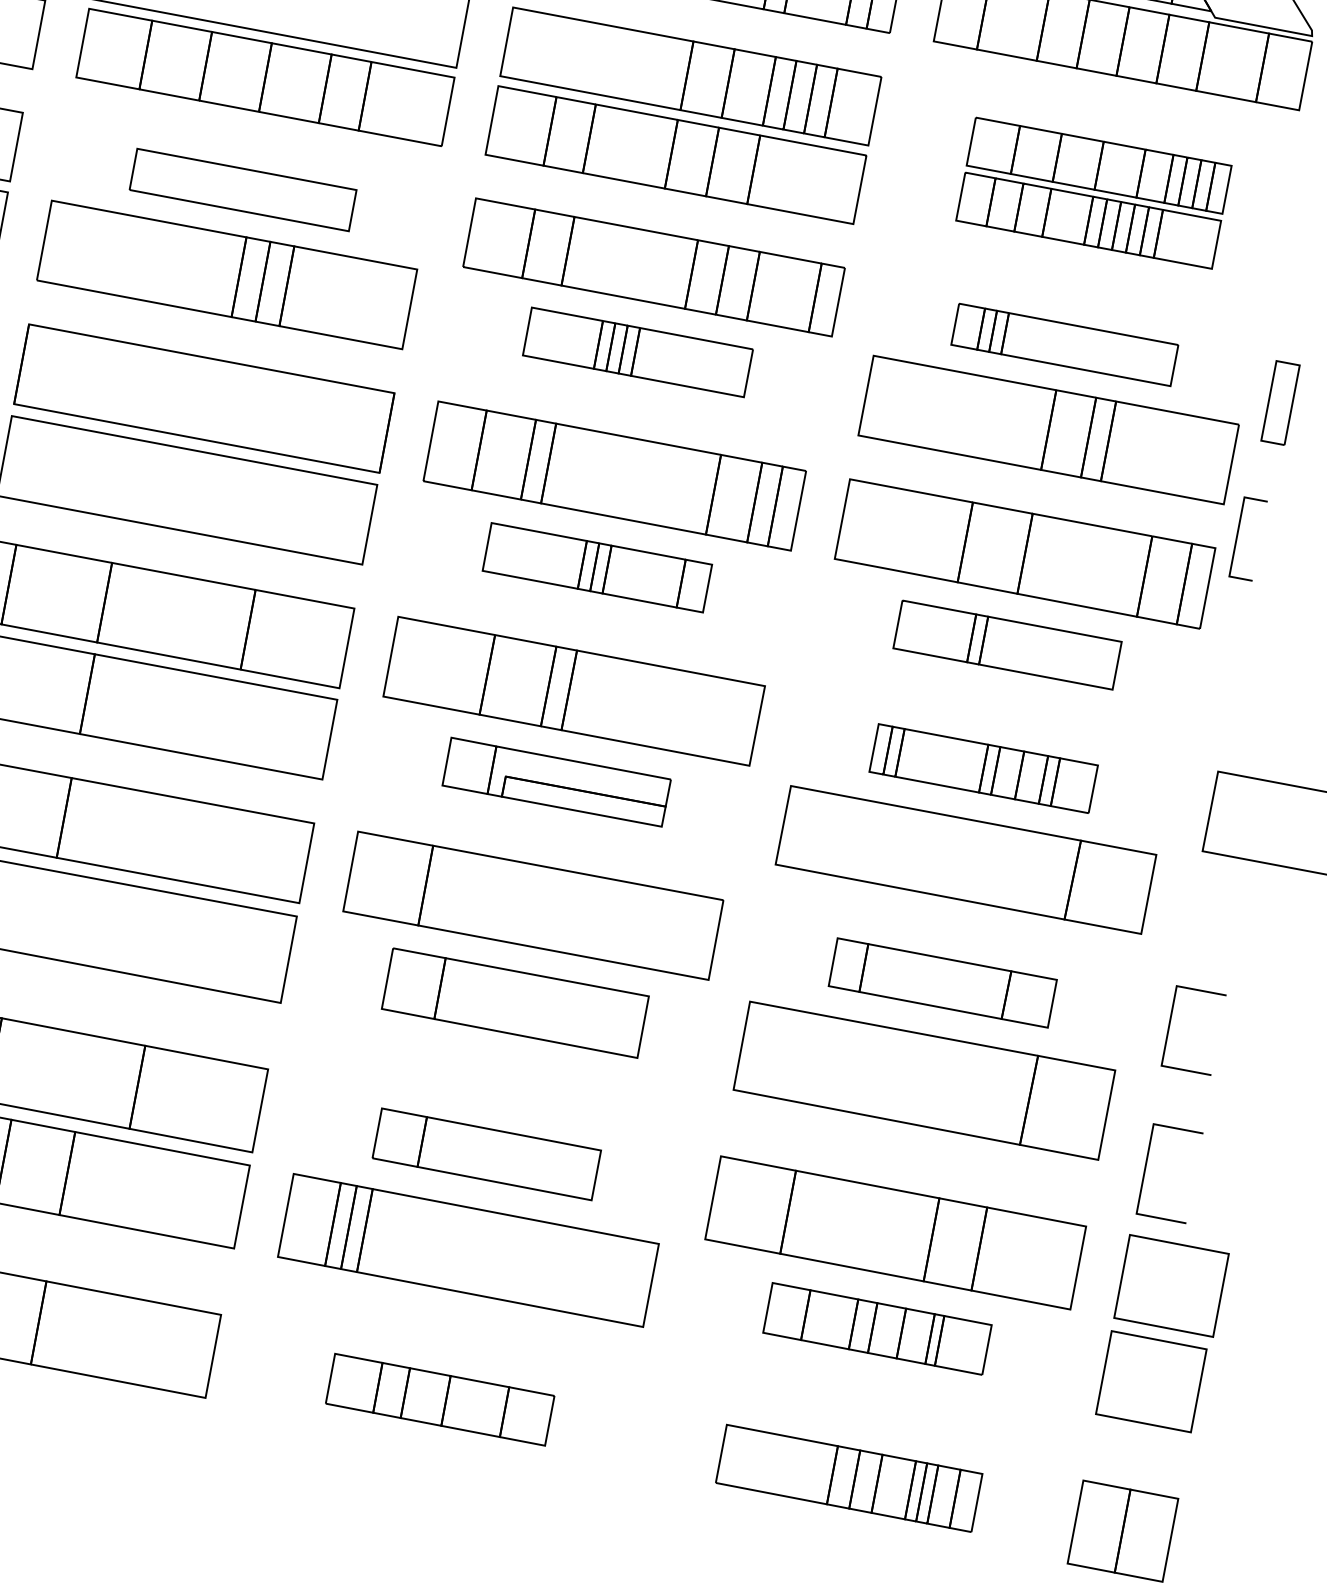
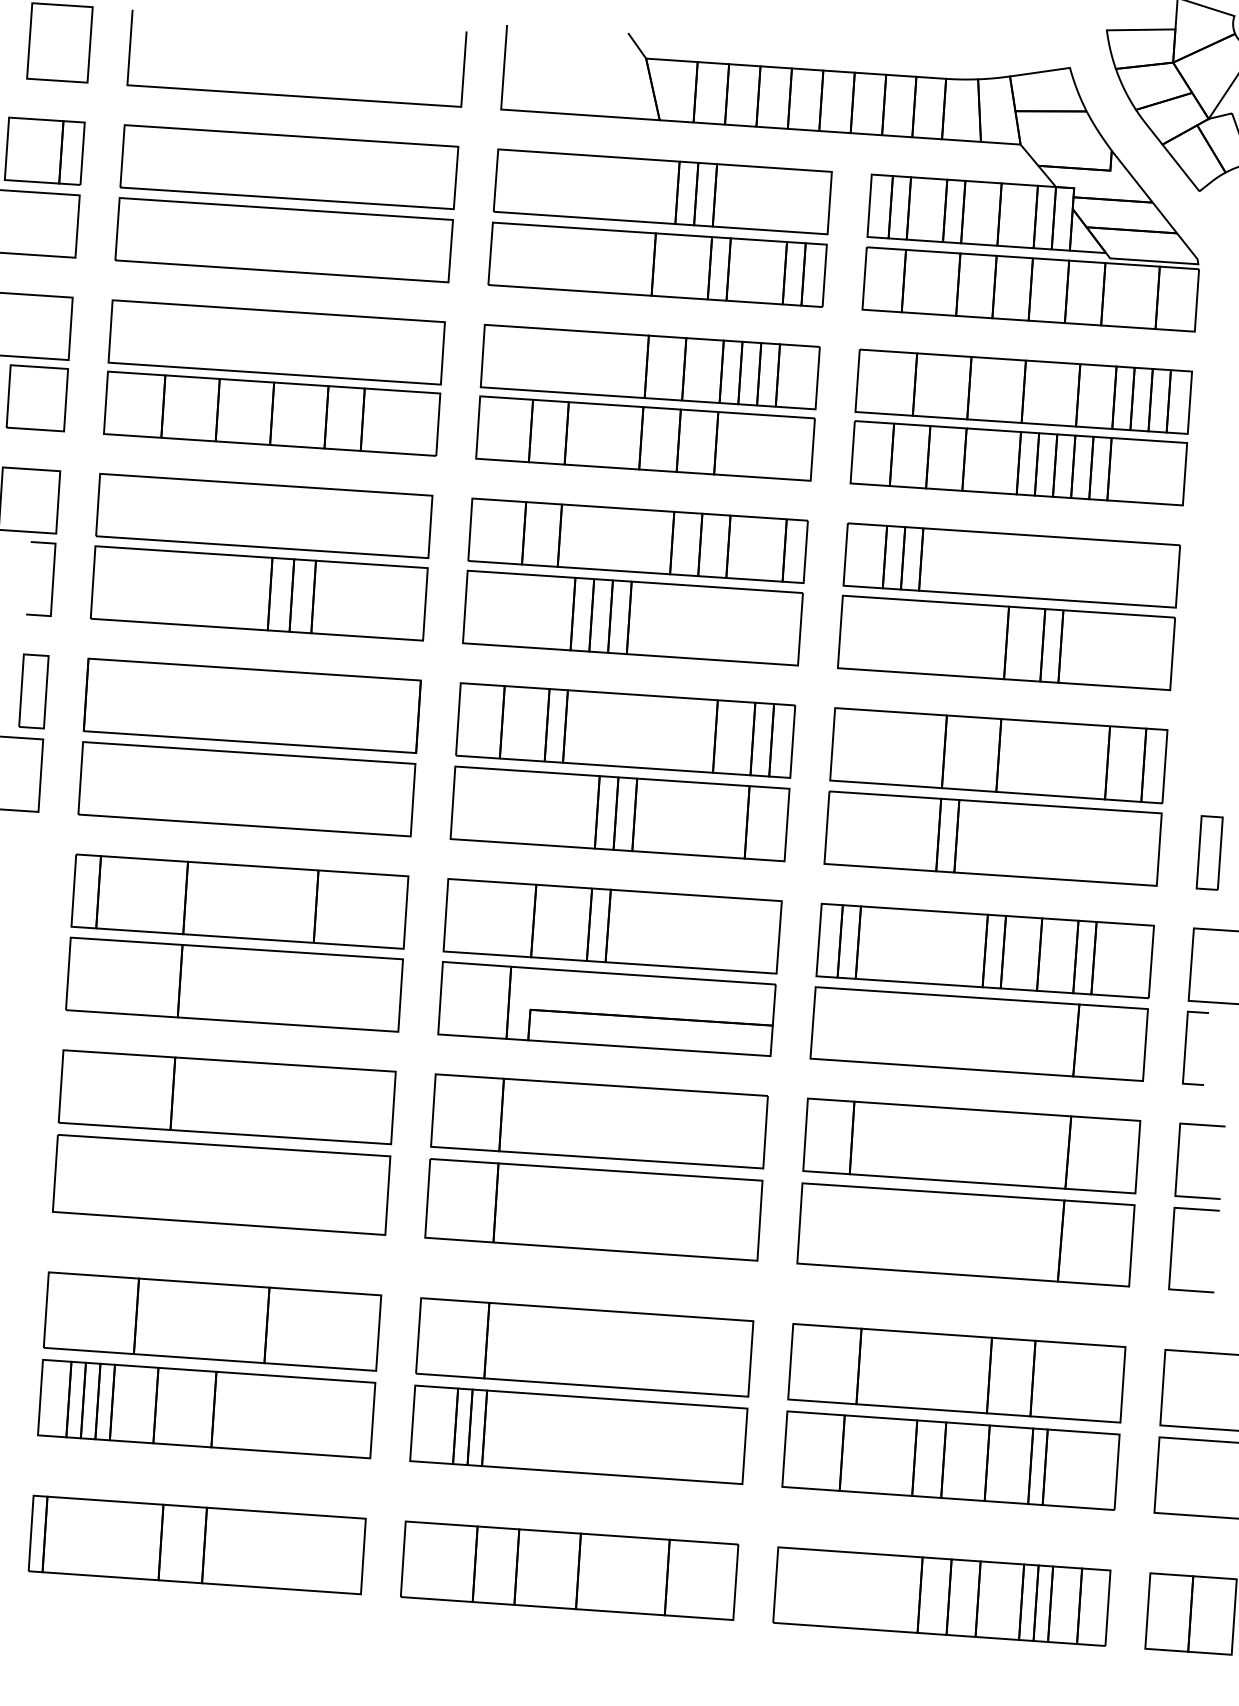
part: (243, 190) -> (264, 516), size x1.67
part: (1093, 193) -> (1020, 427), size x1.43
part: (1064, 344) -> (1011, 565), size x1.67
part: (637, 351) -> (632, 617), size x1.67
part: (1280, 402) -> (1209, 852), moved
line: (1238, 536) -> (1186, 1047), moved
part: (596, 567) -> (619, 813), size x1.67
part: (1006, 644) -> (992, 838), size x1.67
part: (983, 768) -> (984, 950), size x1.67
part: (556, 781) -> (606, 1008), size x1.67
part: (942, 982) -> (971, 1145), size x1.67
part: (514, 1002) -> (593, 1209), size x1.43
part: (486, 1154) -> (584, 1347), size x1.67
curve: (1145, 1170) -> (1172, 1249), moved
part: (876, 1328) -> (950, 1460), size x1.67
part: (439, 1399) -> (569, 1570), size x1.67
part: (848, 1478) -> (941, 1596), size x1.43

